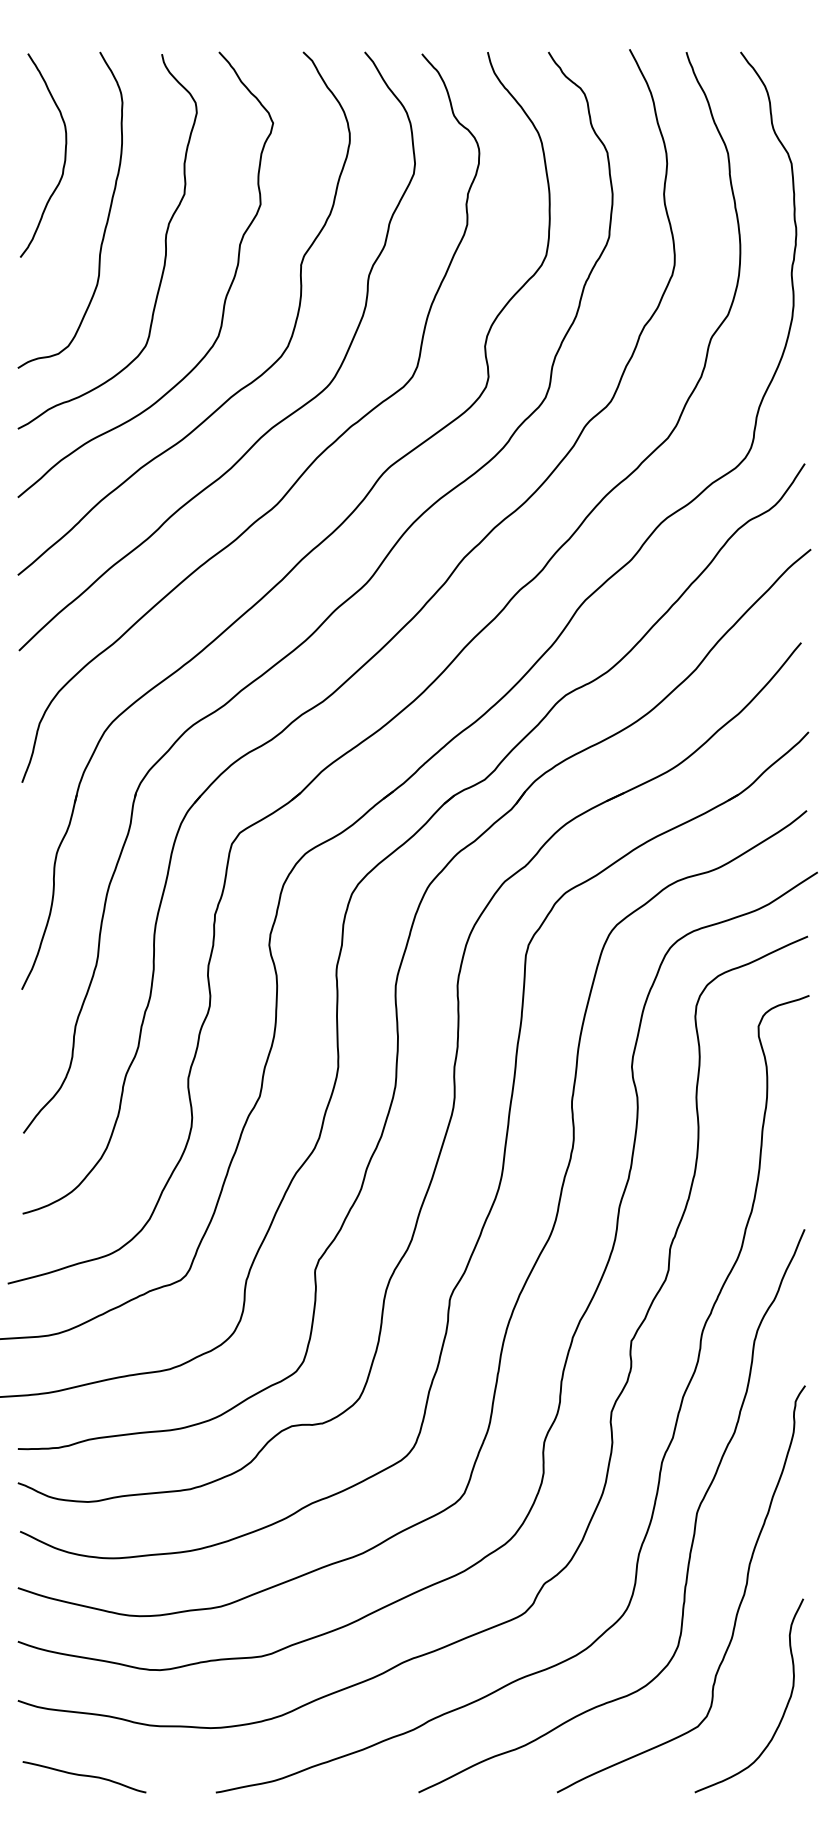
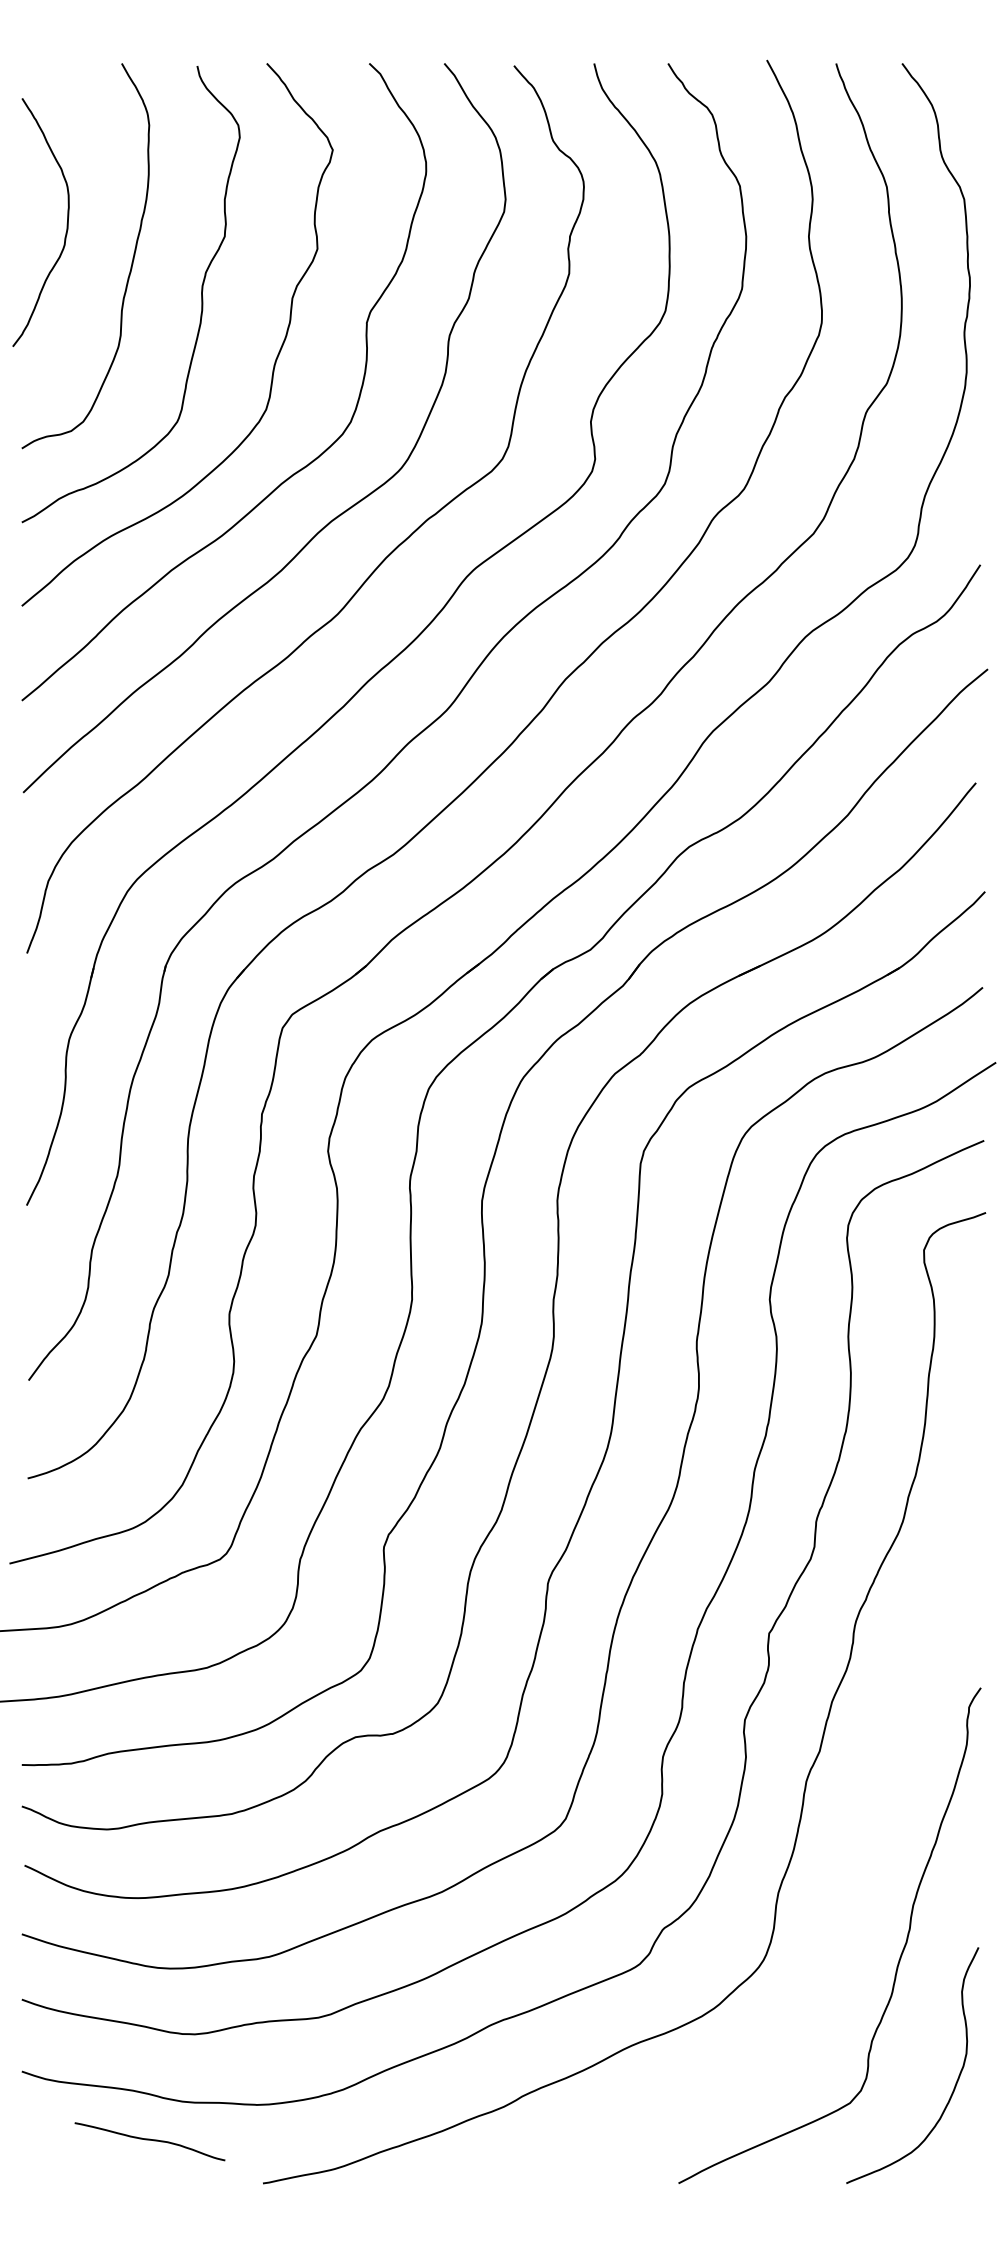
curve: (64, 156) -> (66, 223), moved
curve: (694, 1520) -> (846, 1852), removed
curve: (84, 1776) -> (149, 2140), moved

